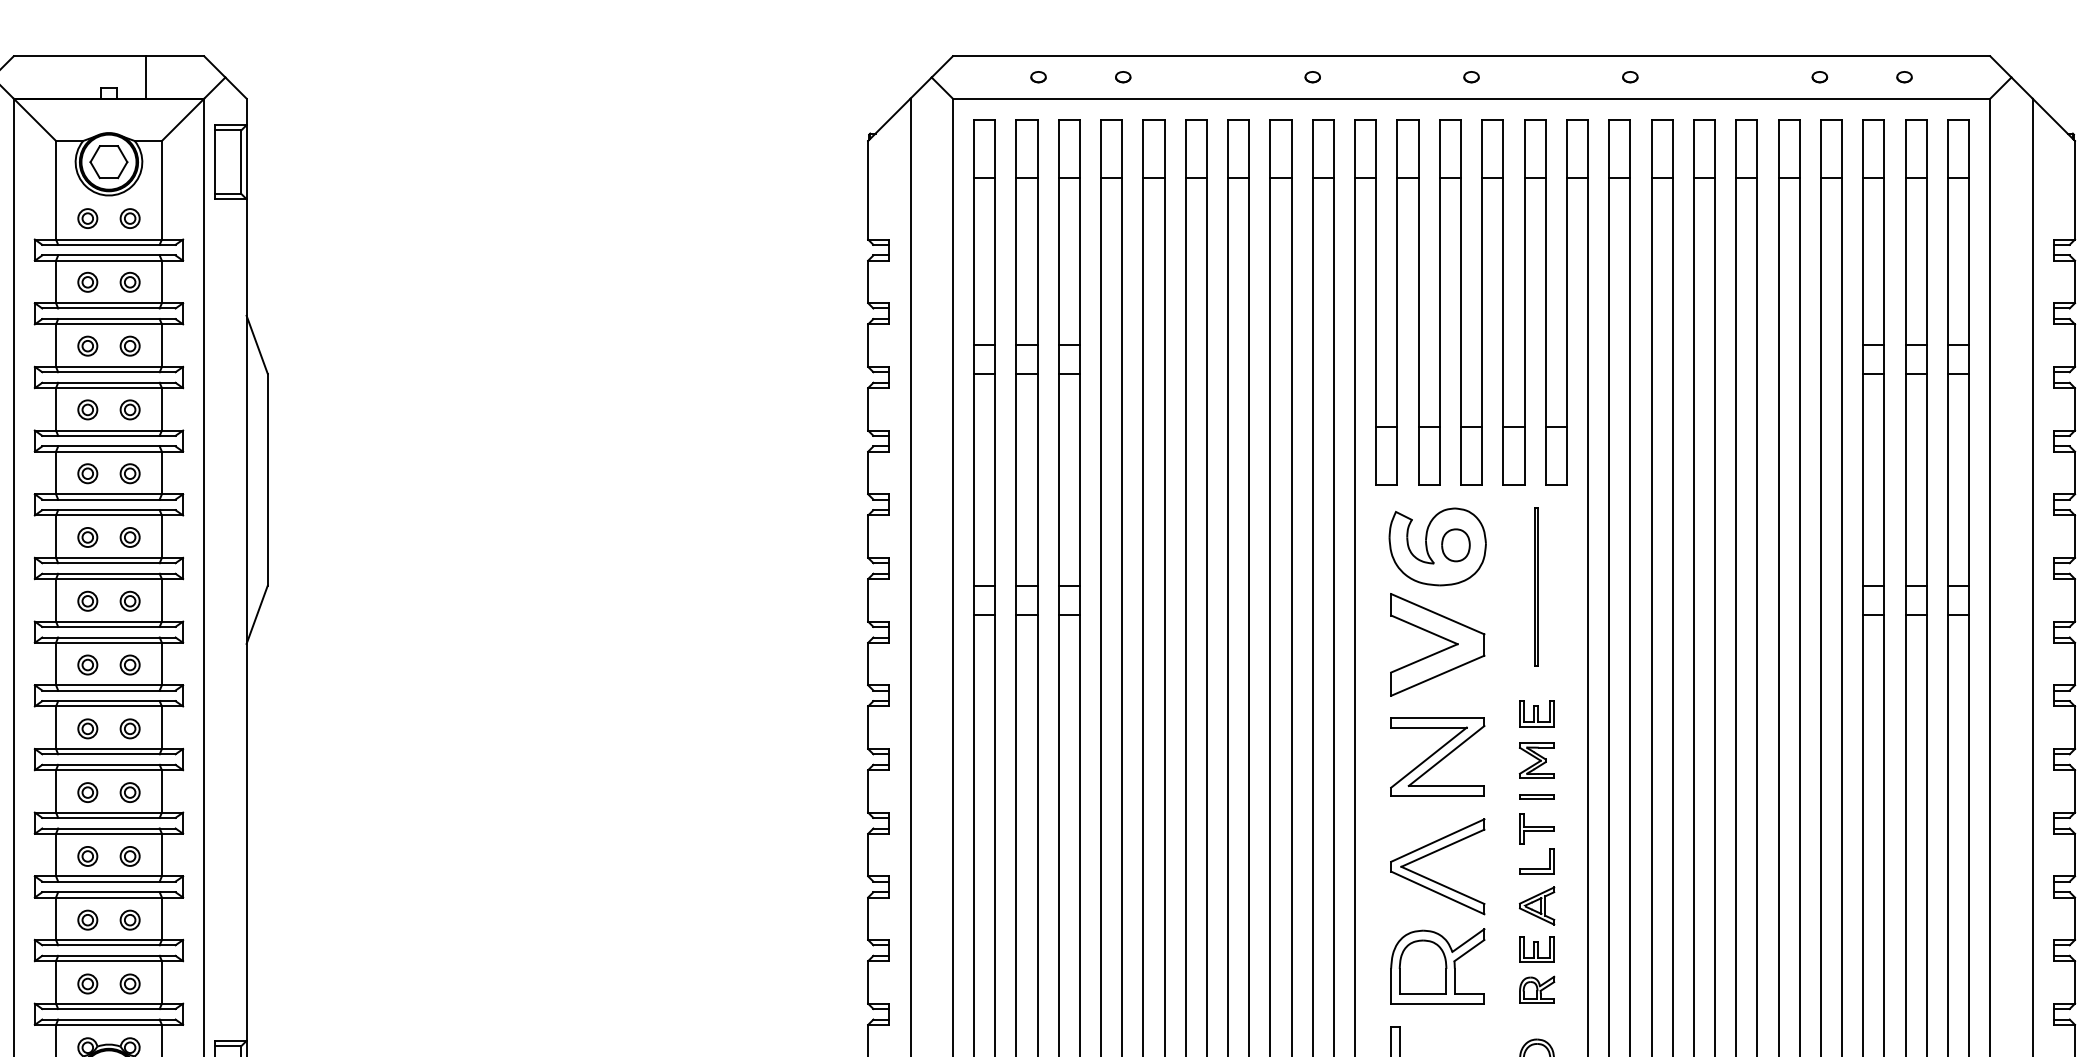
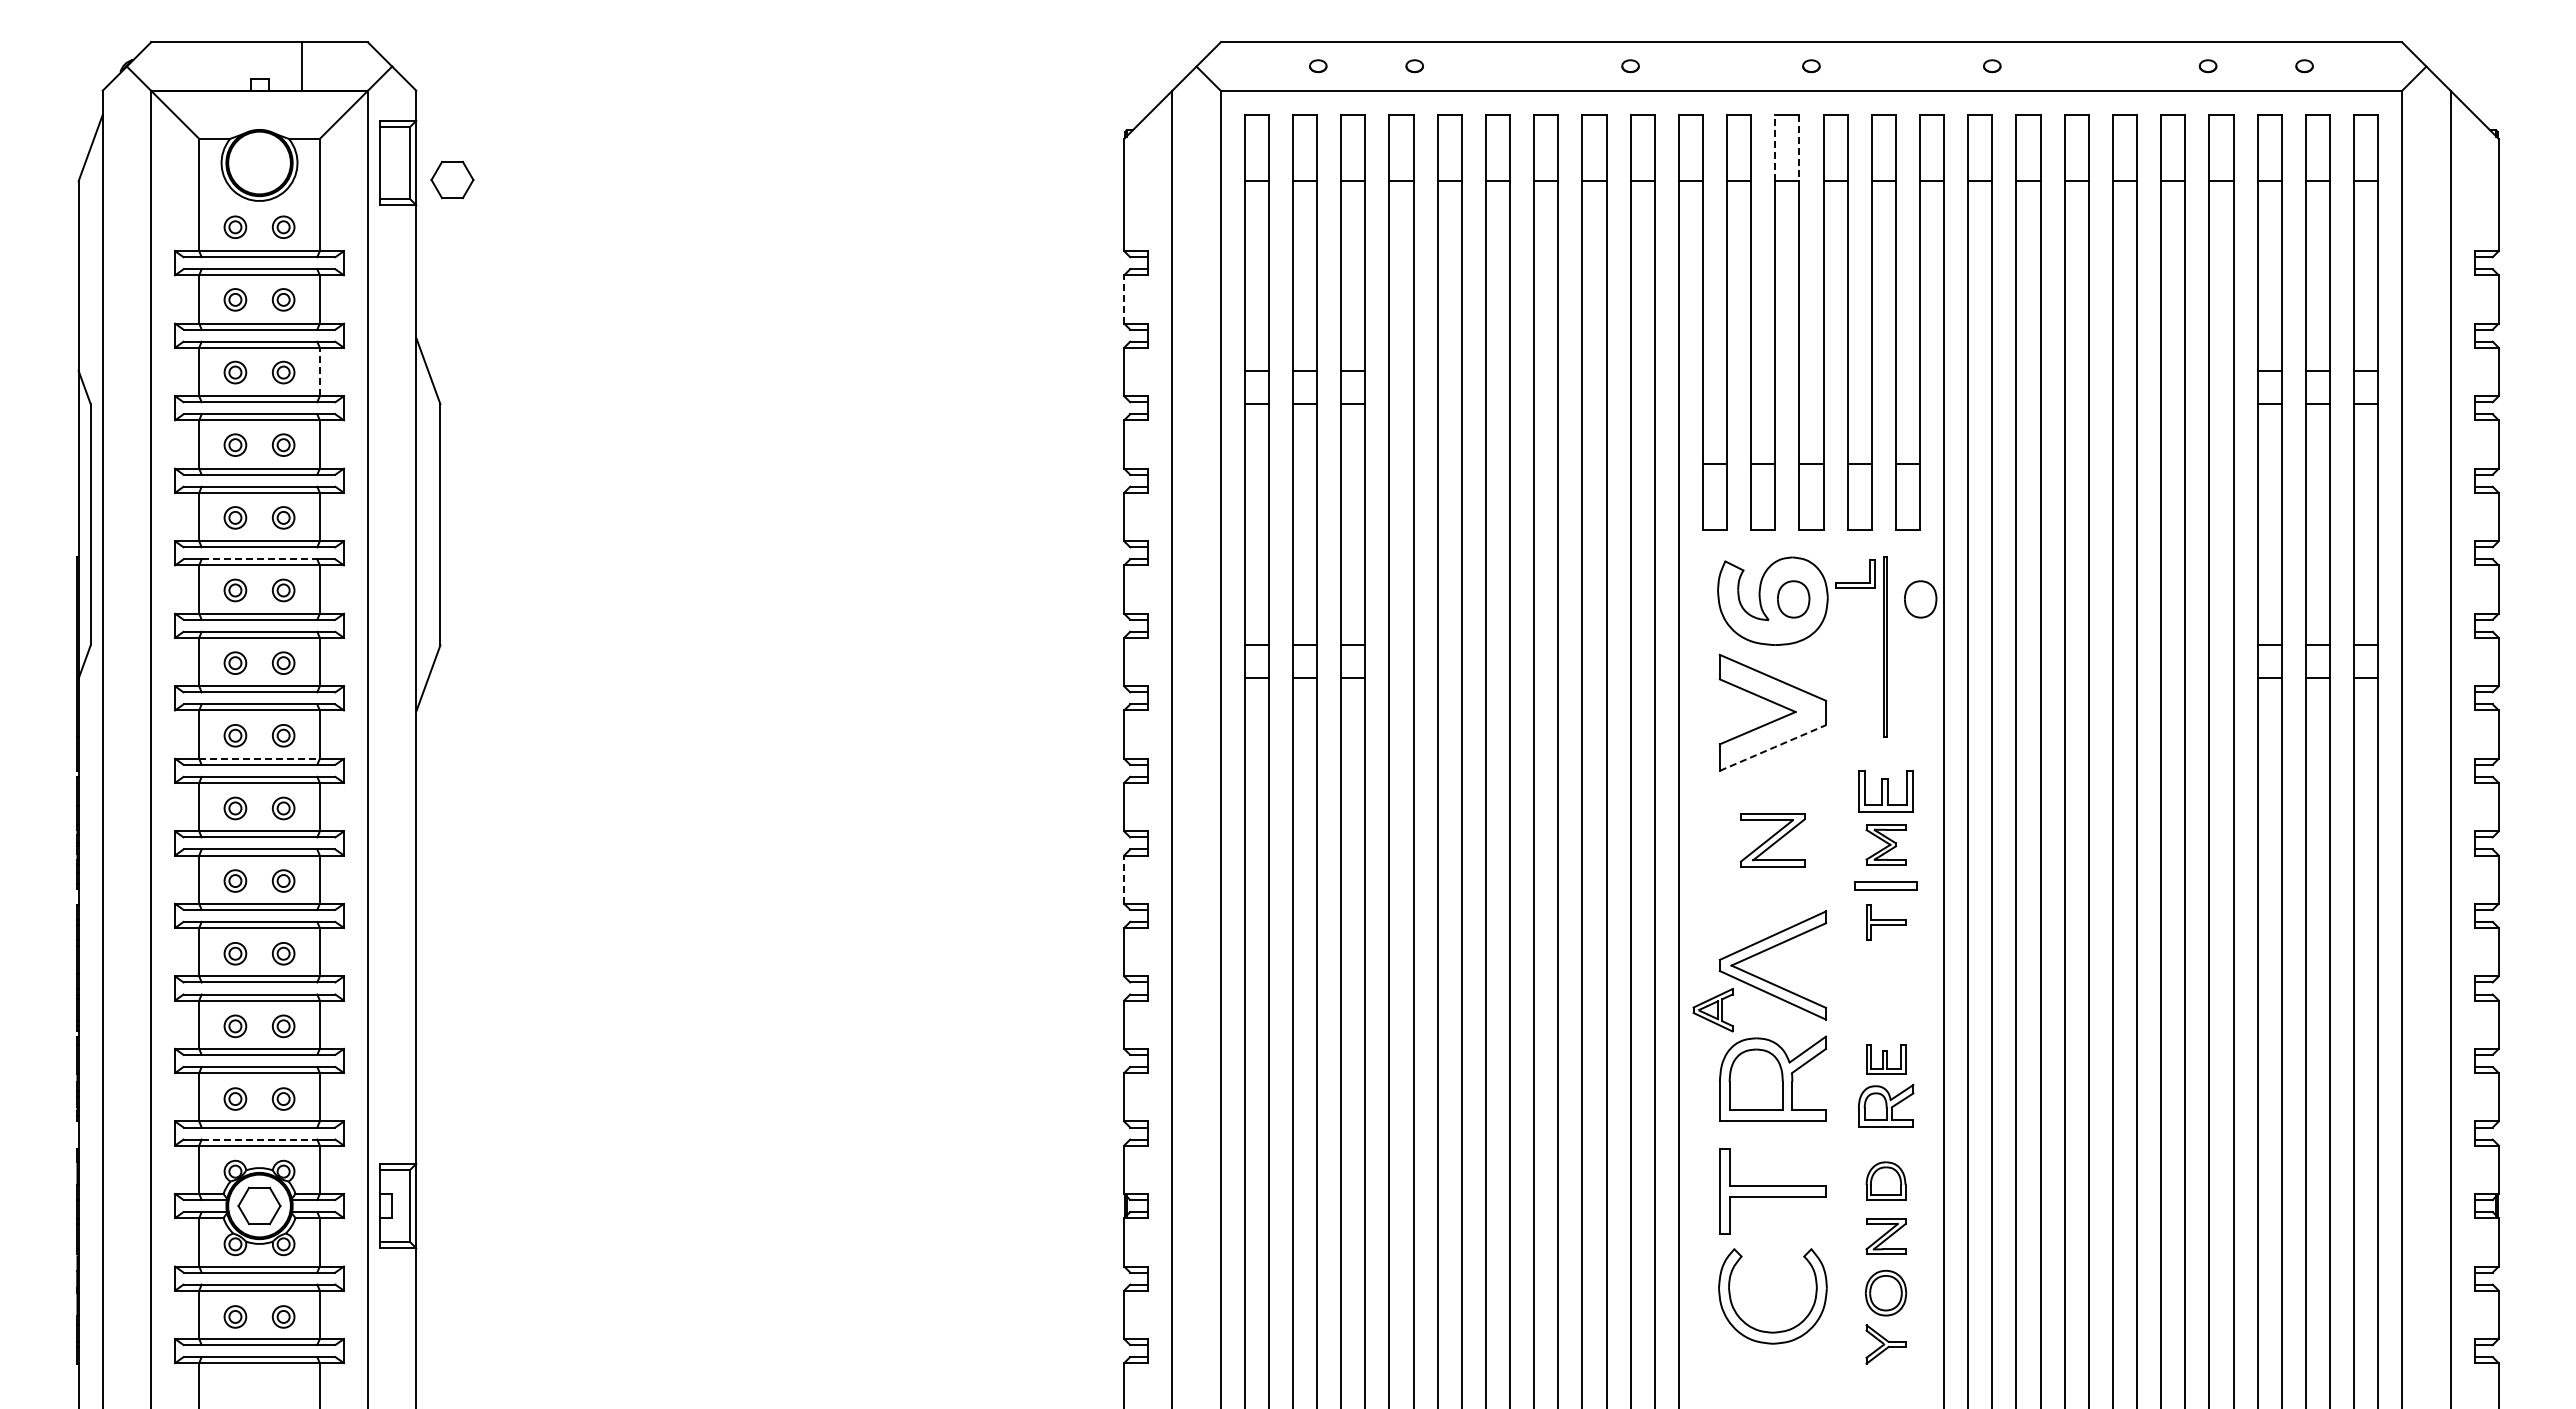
line: (1440, 148) -> (1775, 147), solid -> dashed
line: (1461, 149) -> (1799, 148), solid -> dashed
part: (108, 161) -> (452, 179), moved
line: (868, 281) -> (1124, 298), solid -> dashed
line: (161, 345) -> (319, 371), solid -> dashed
line: (108, 510) -> (259, 559), solid -> dashed
part: (1567, 545) -> (1920, 599), added
line: (1437, 676) -> (1772, 748), solid -> dashed
line: (109, 685) -> (260, 758), solid -> dashed
part: (1537, 713) -> (1886, 791), size x1.4
part: (1437, 756) -> (1772, 840), size x0.6
line: (868, 791) -> (1124, 879), solid -> dashed
part: (1537, 797) -> (1886, 886), size x1.6
part: (1537, 869) -> (1855, 582), moved
part: (1536, 906) -> (1712, 1010), moved
part: (1536, 989) -> (1885, 1105), size x1.4
line: (108, 1019) -> (259, 1139), solid -> dashed

